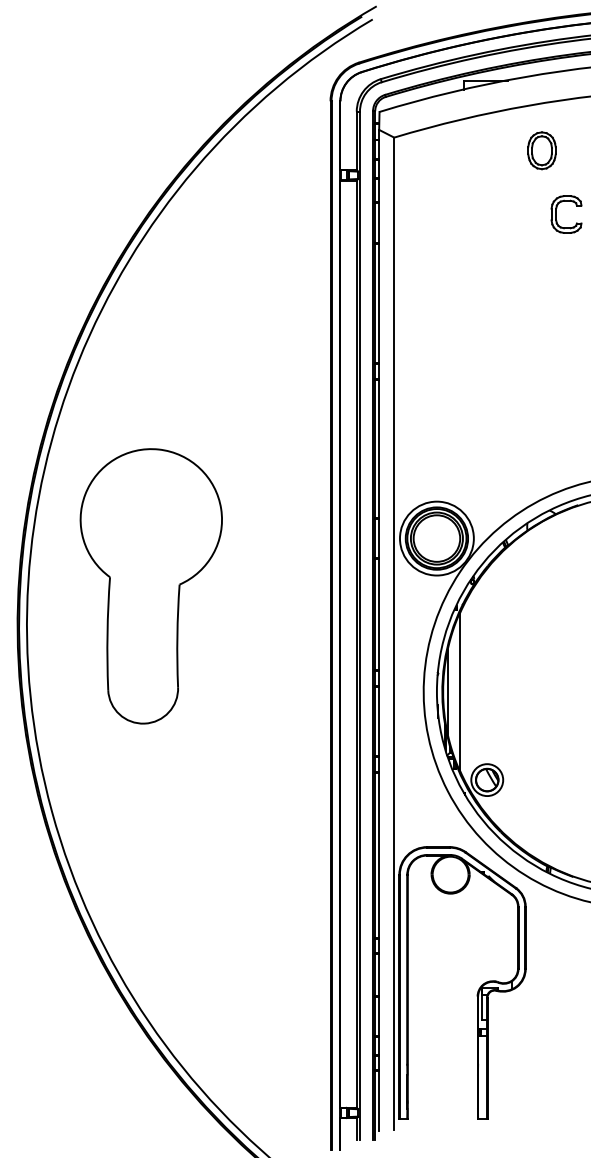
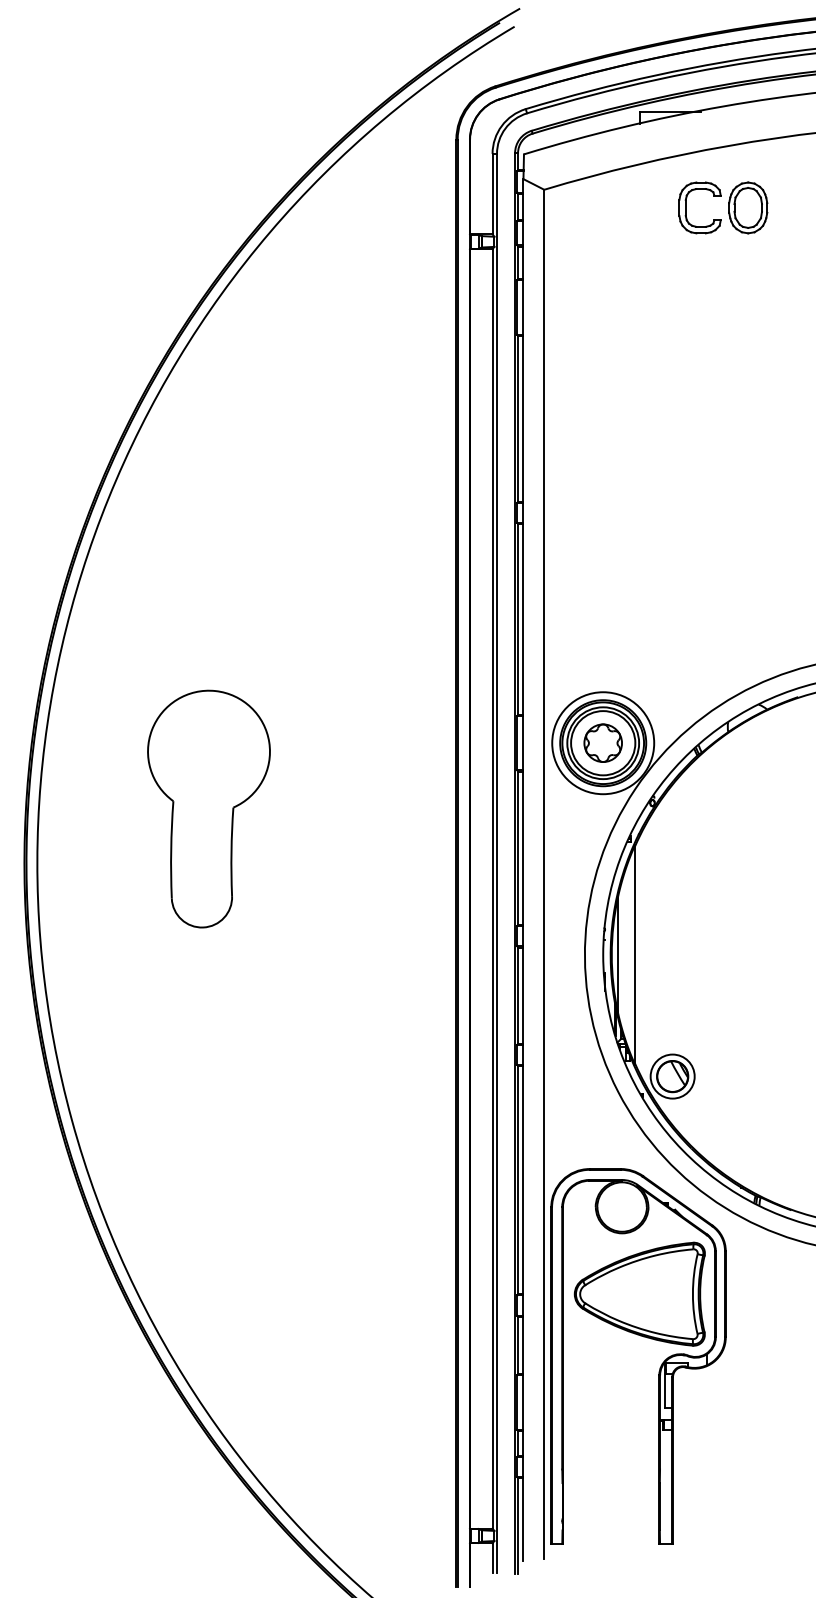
part: (556, 214) -> (686, 207), moved
part: (436, 538) -> (602, 742), added
part: (150, 585) -> (208, 808), size x0.62
part: (463, 937) -> (639, 1293), added

